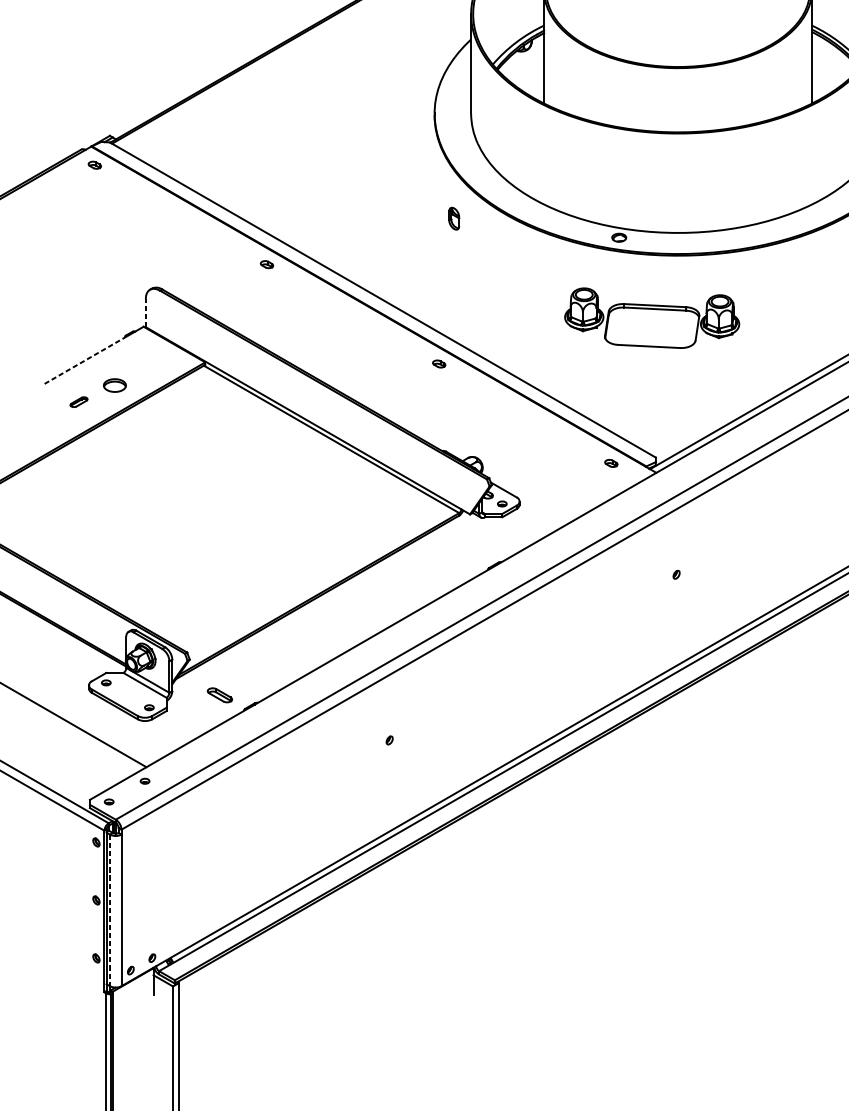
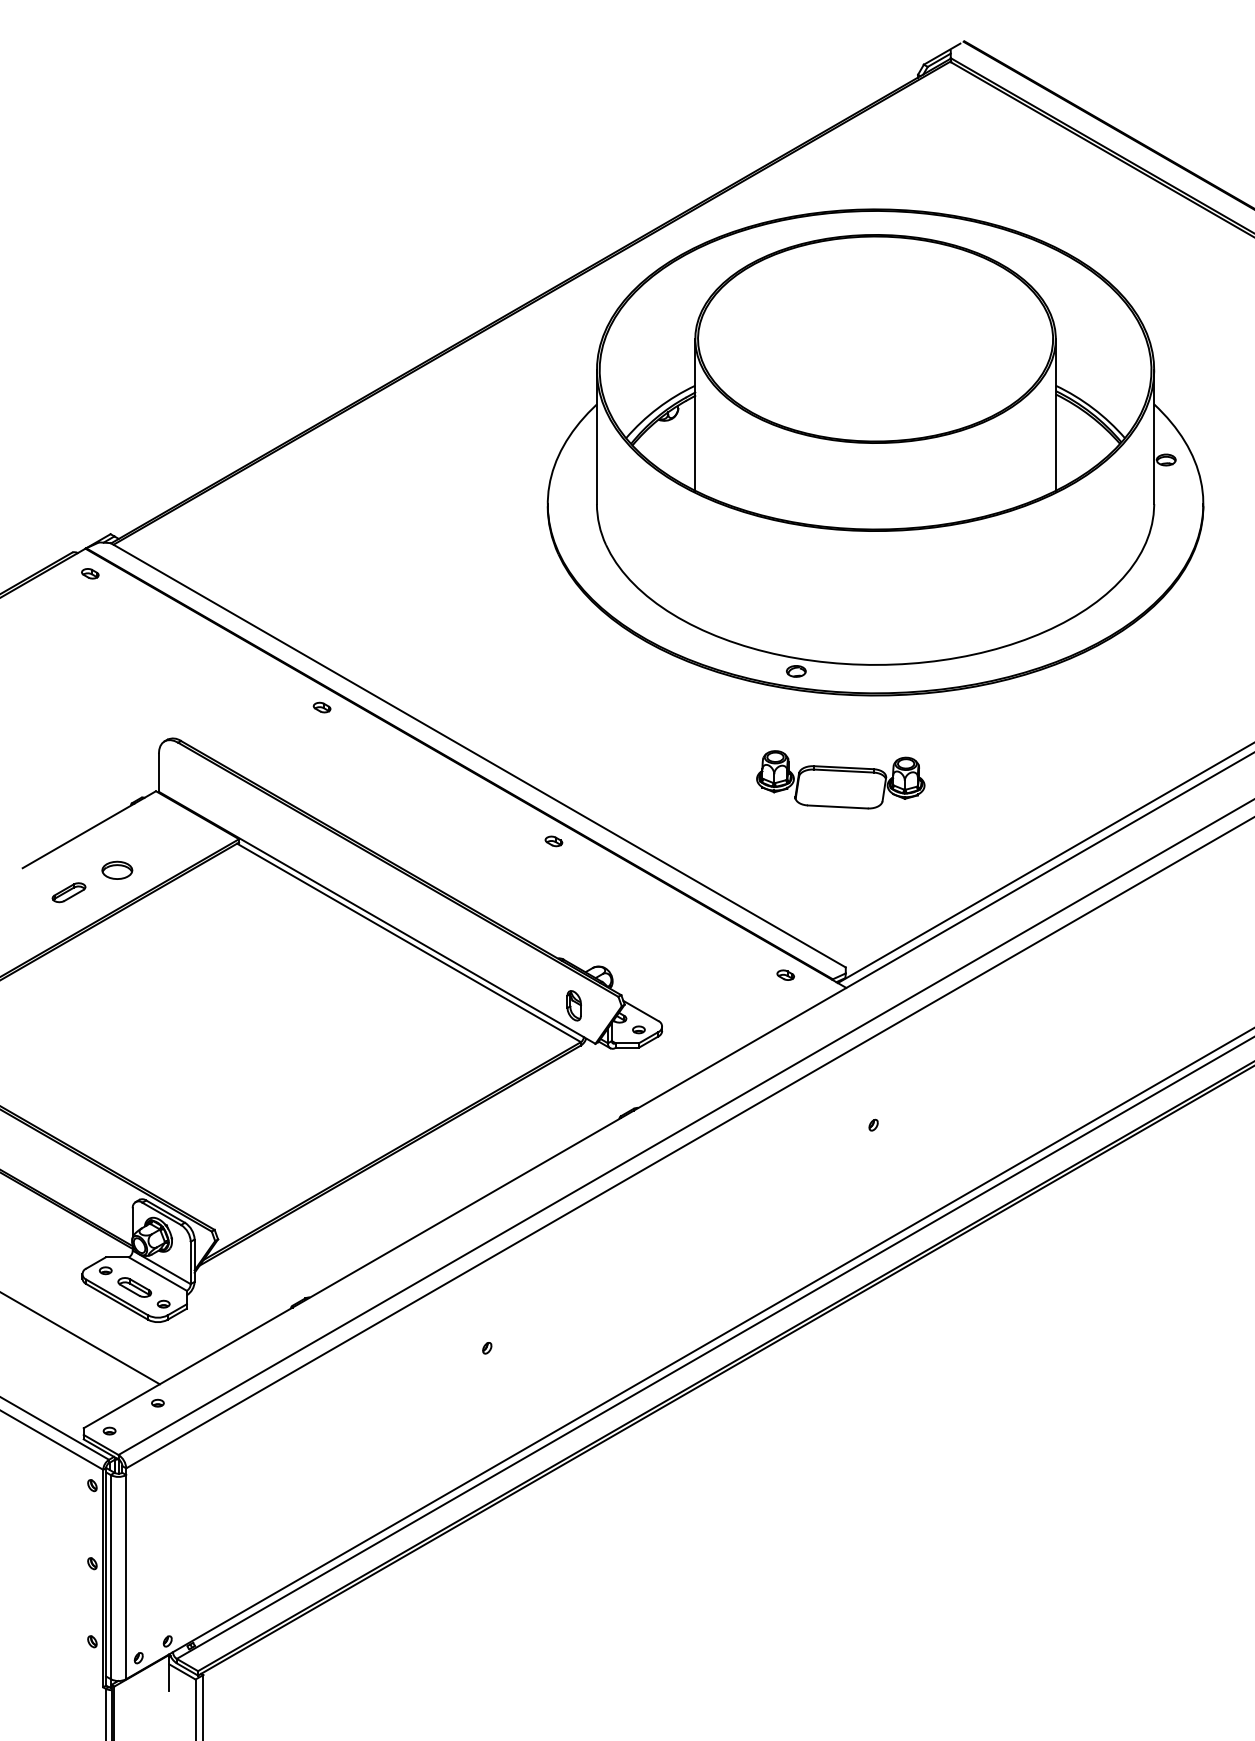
part: (453, 218) -> (573, 1005), moved
line: (145, 312) -> (158, 772), dashed -> solid
part: (652, 318) -> (840, 779), size x0.71
line: (86, 359) -> (78, 835), dashed -> solid
part: (78, 401) -> (68, 892), size x1.43
part: (219, 695) -> (134, 1287), moved
line: (109, 910) -> (110, 1577), dashed -> solid

